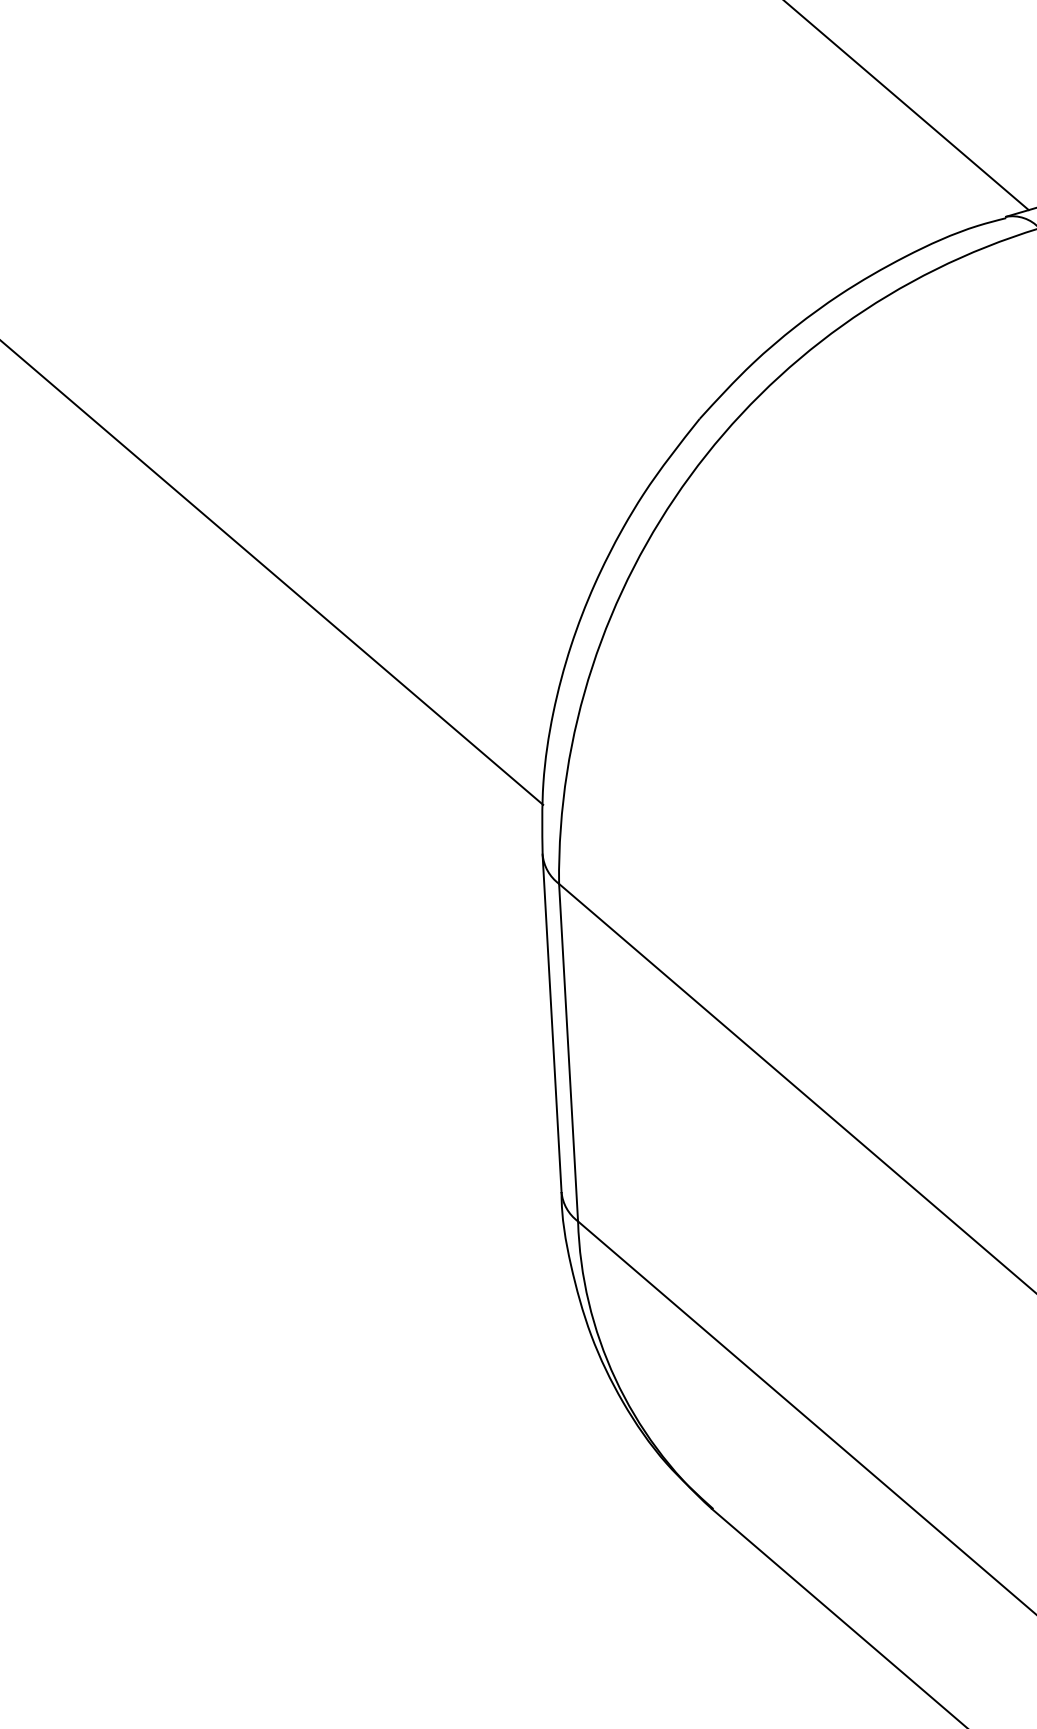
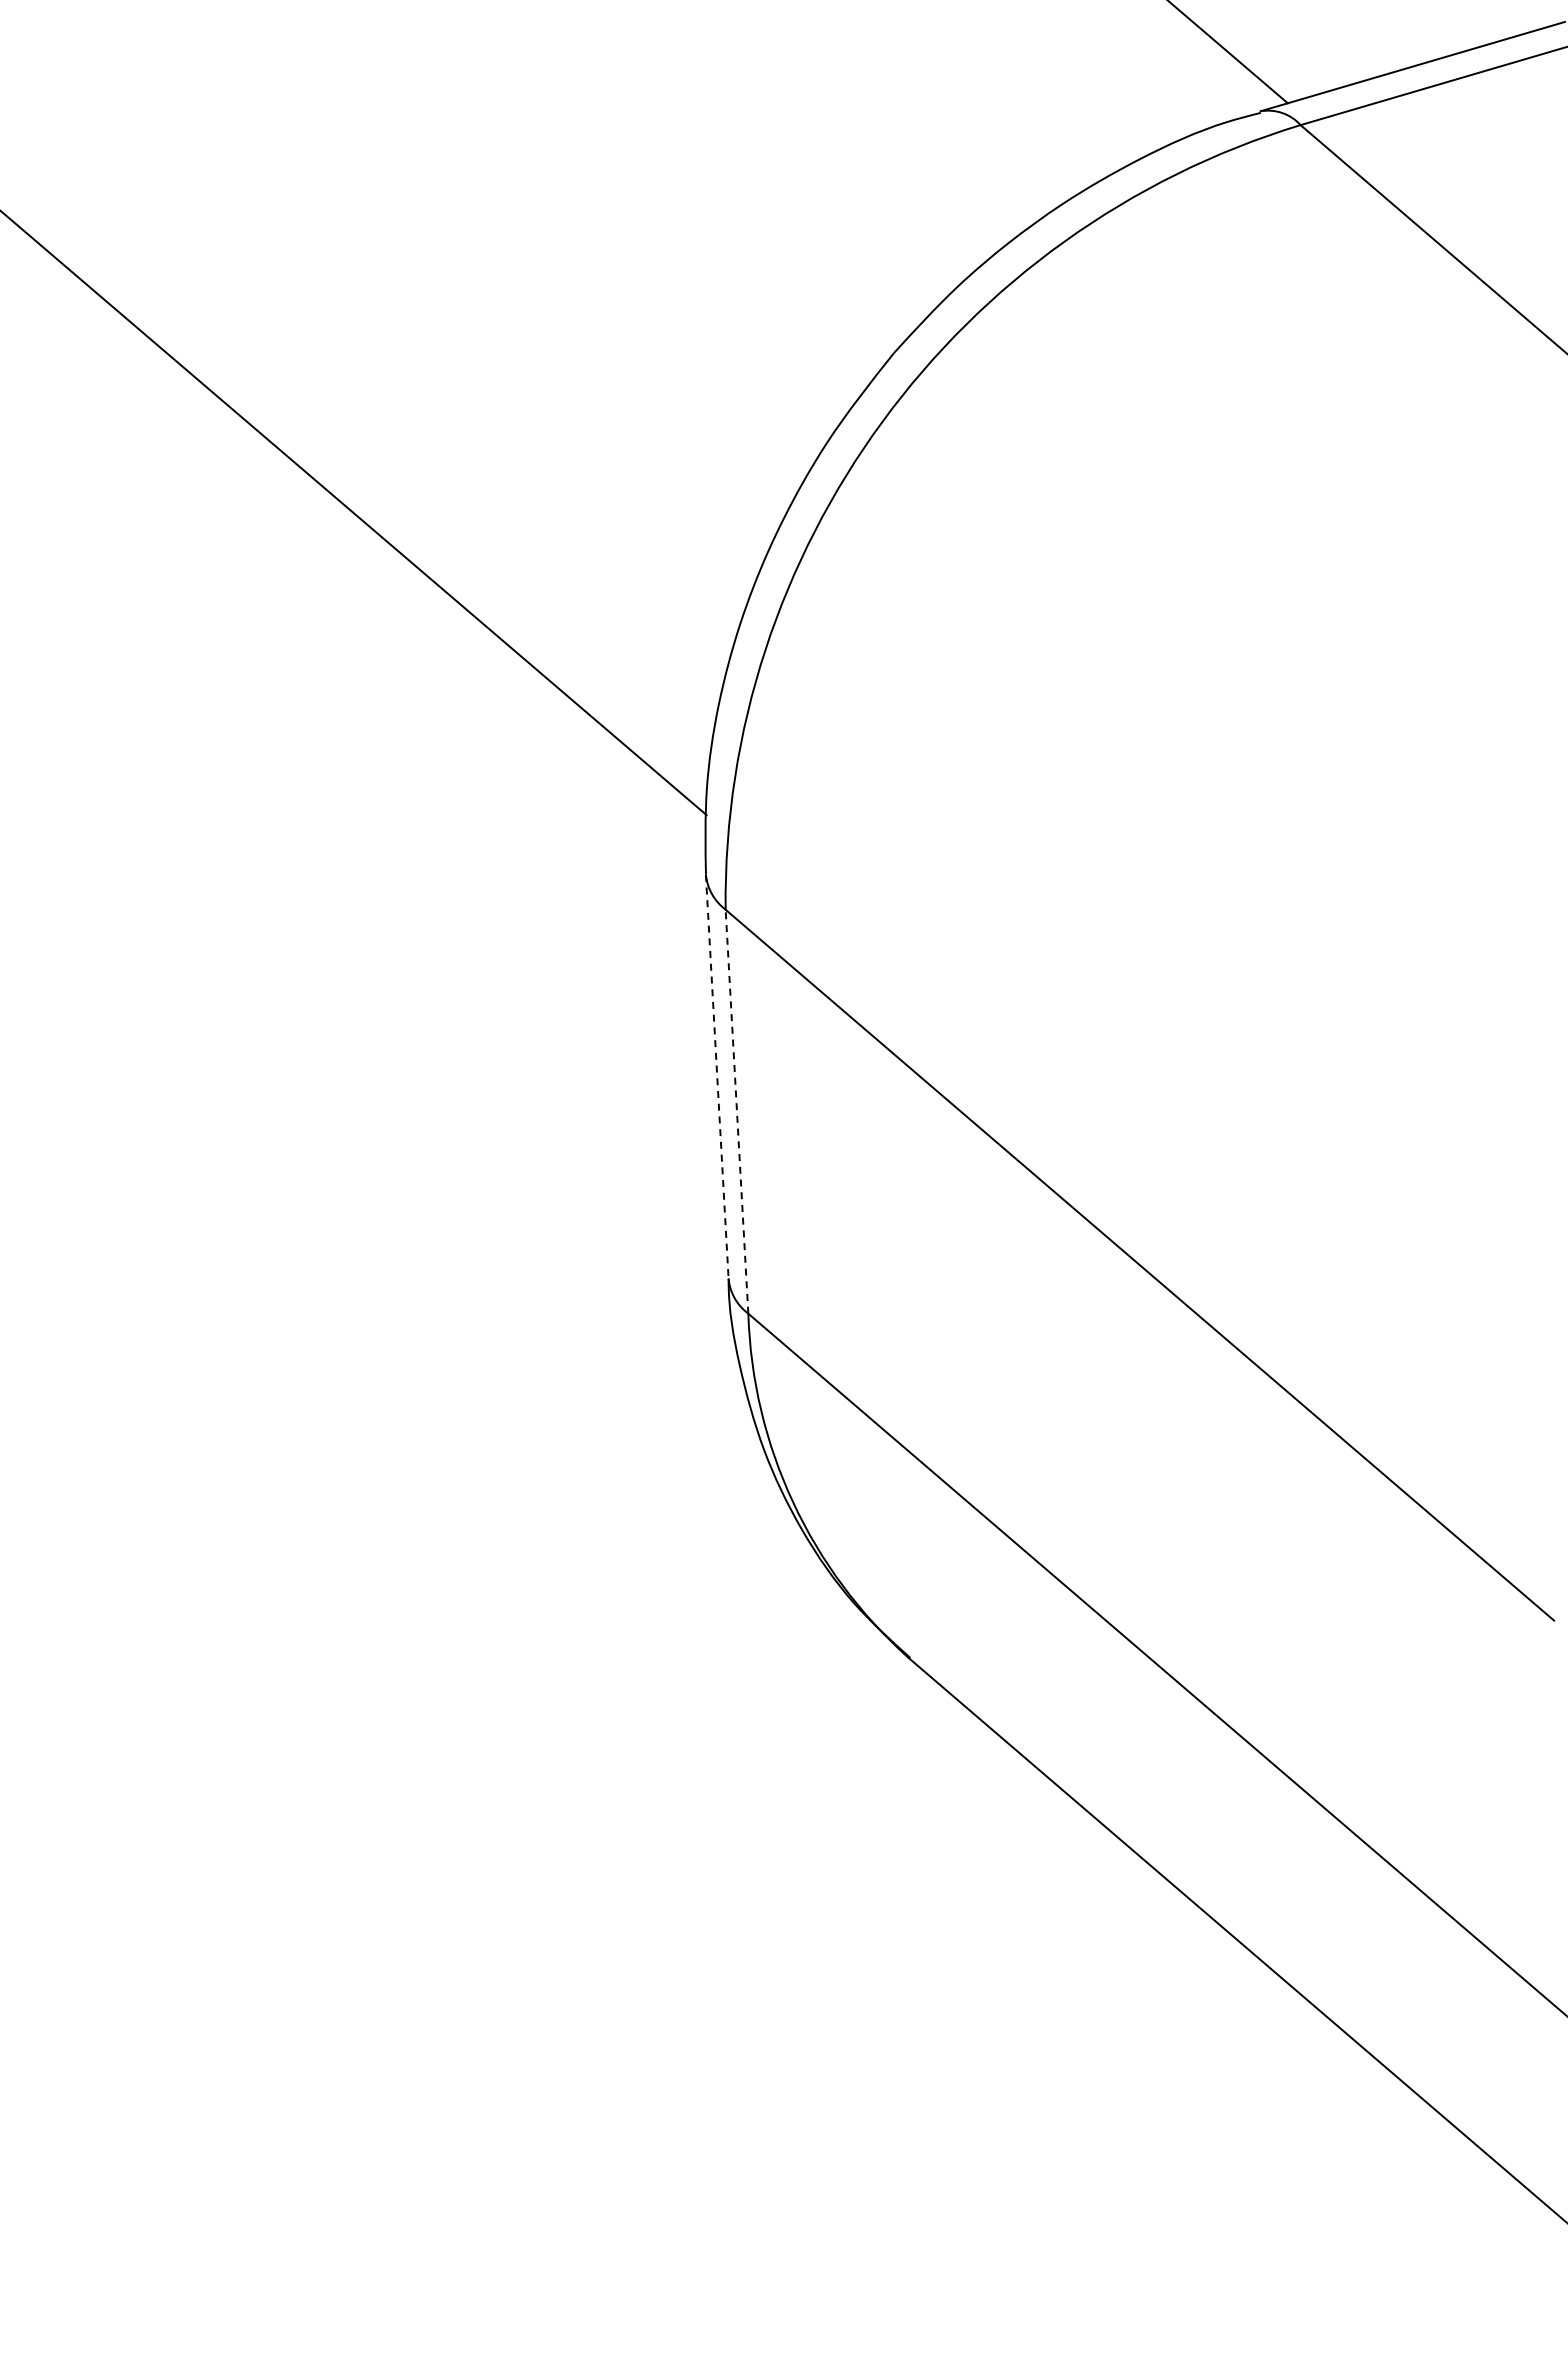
line: (552, 1024) -> (717, 1077), solid -> dashed
line: (568, 1052) -> (736, 1111), solid -> dashed

